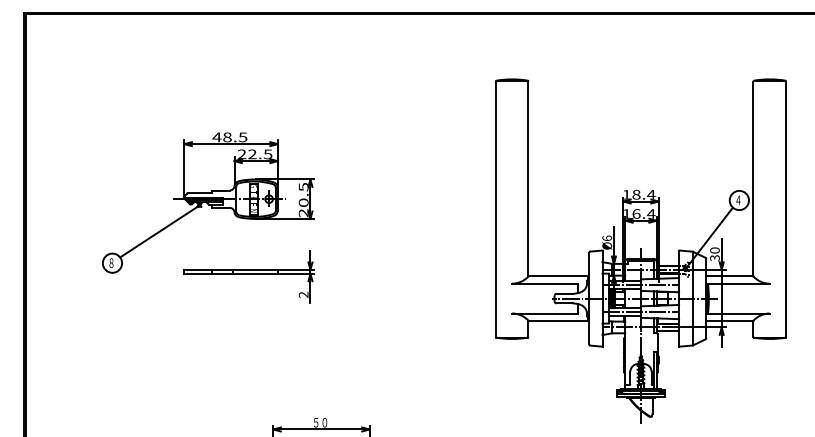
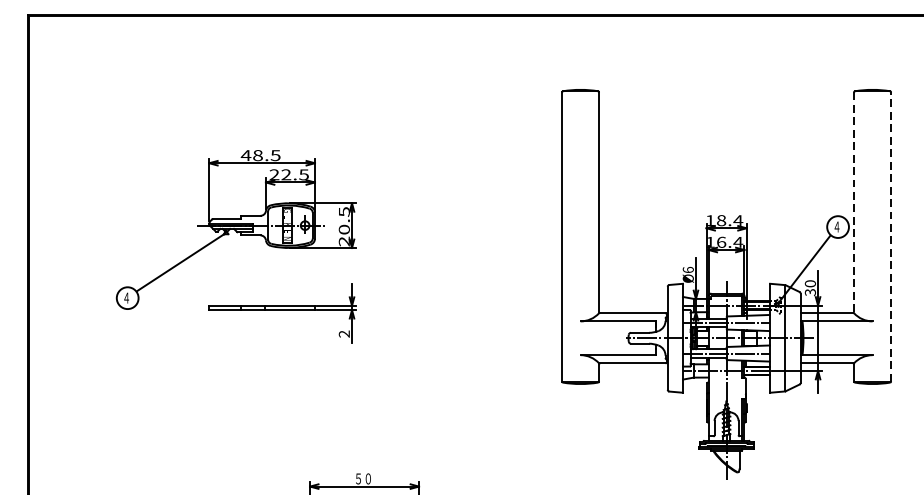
line: (753, 178) -> (854, 202), solid -> dashed
line: (786, 209) -> (891, 237), solid -> dashed
text: (111, 263) -> (126, 298), ８ -> ４

